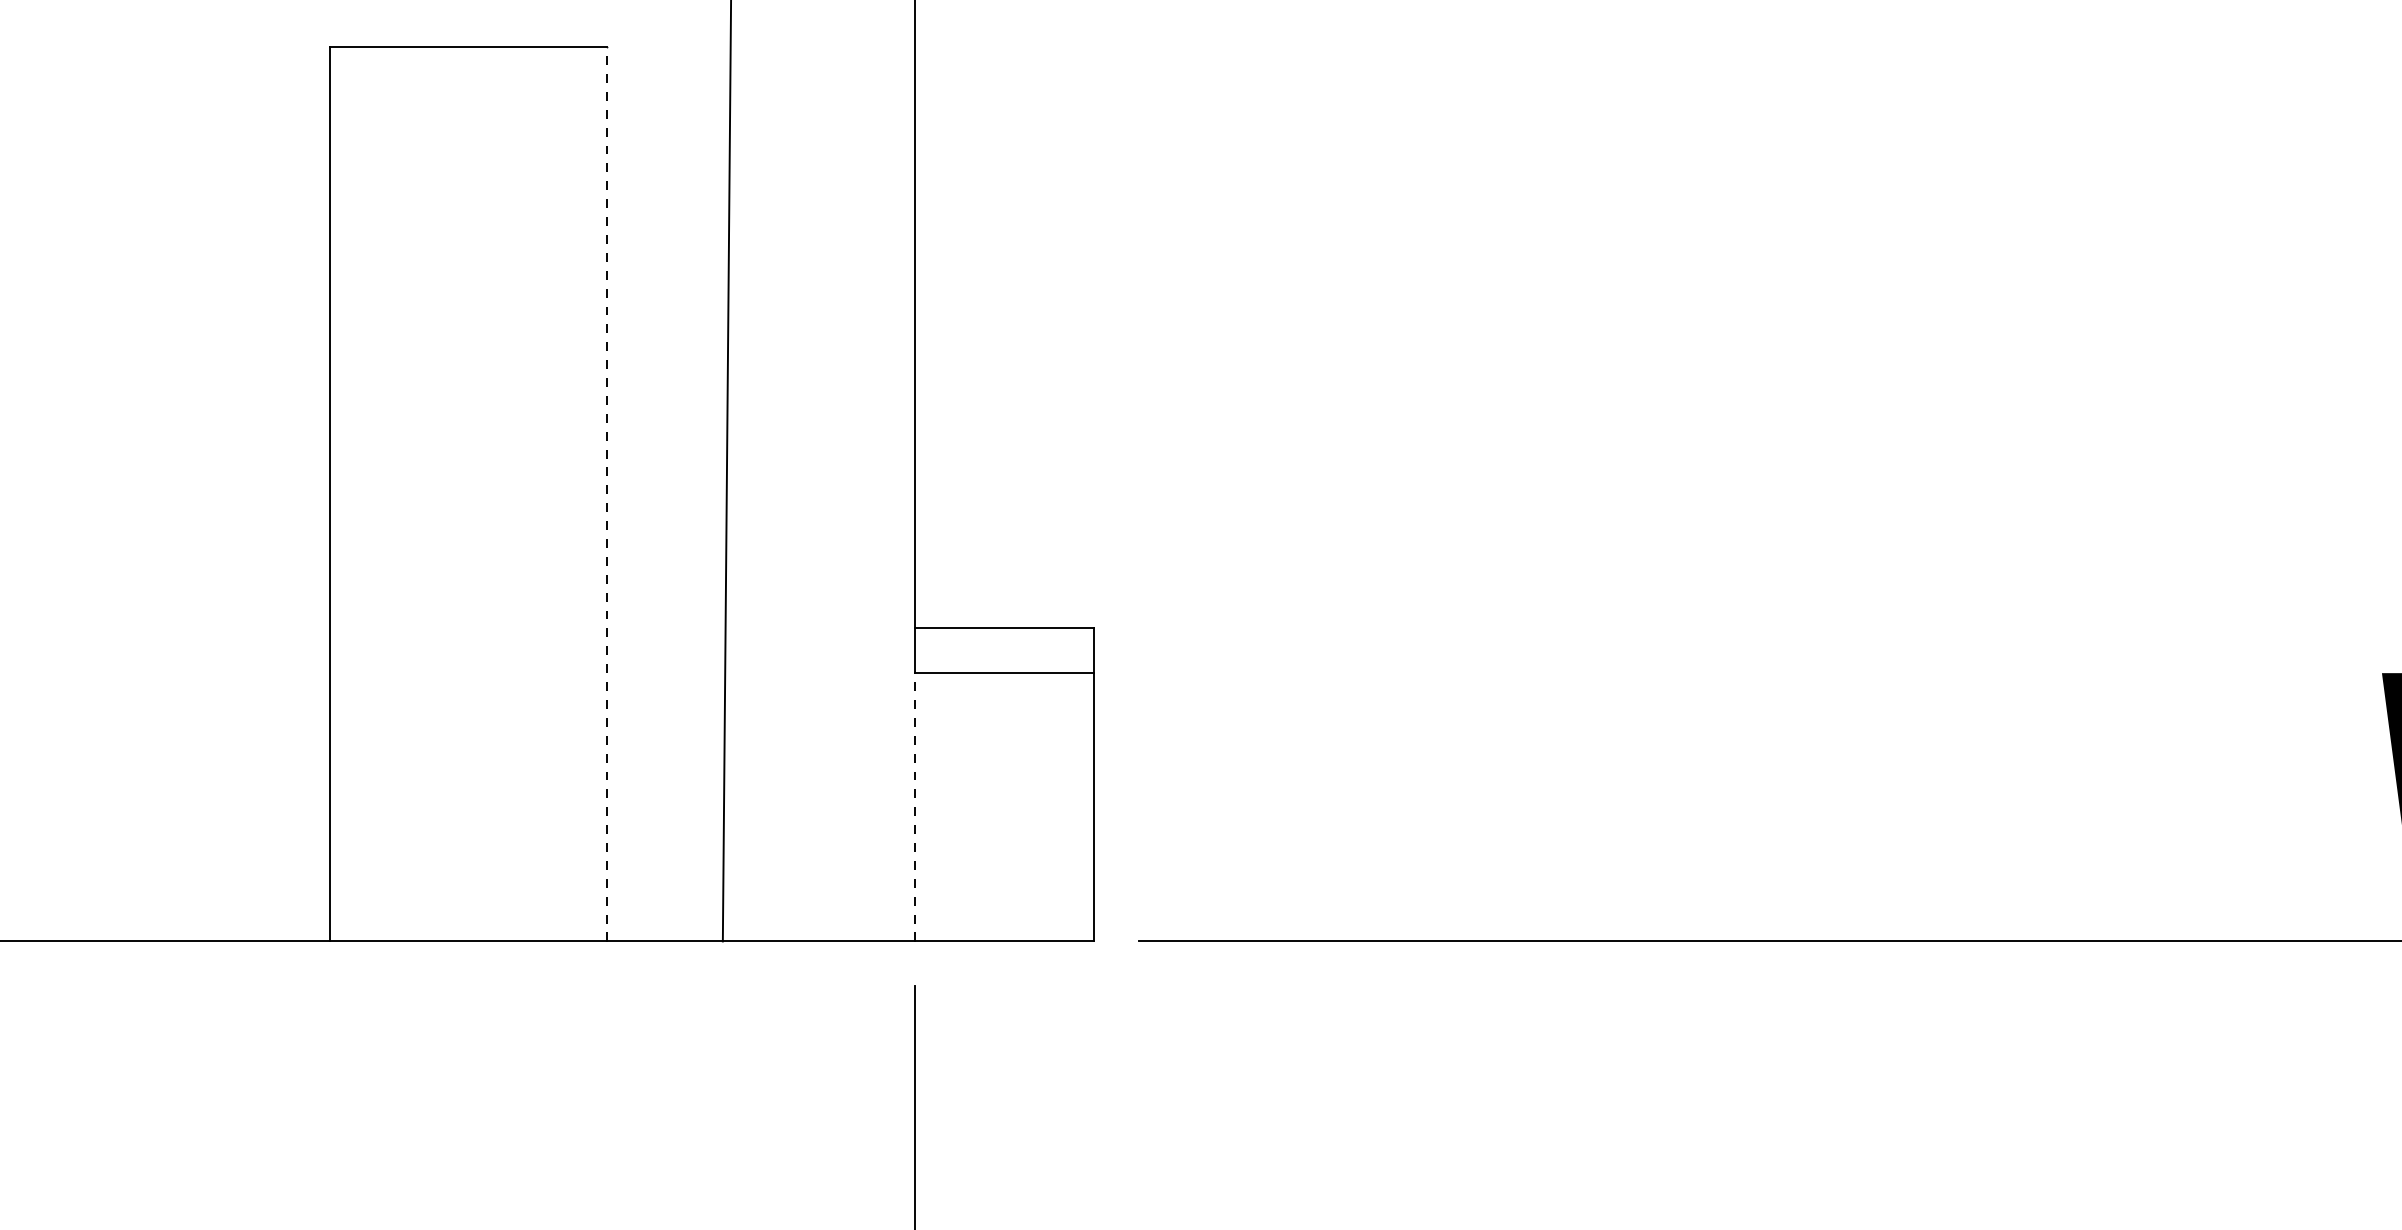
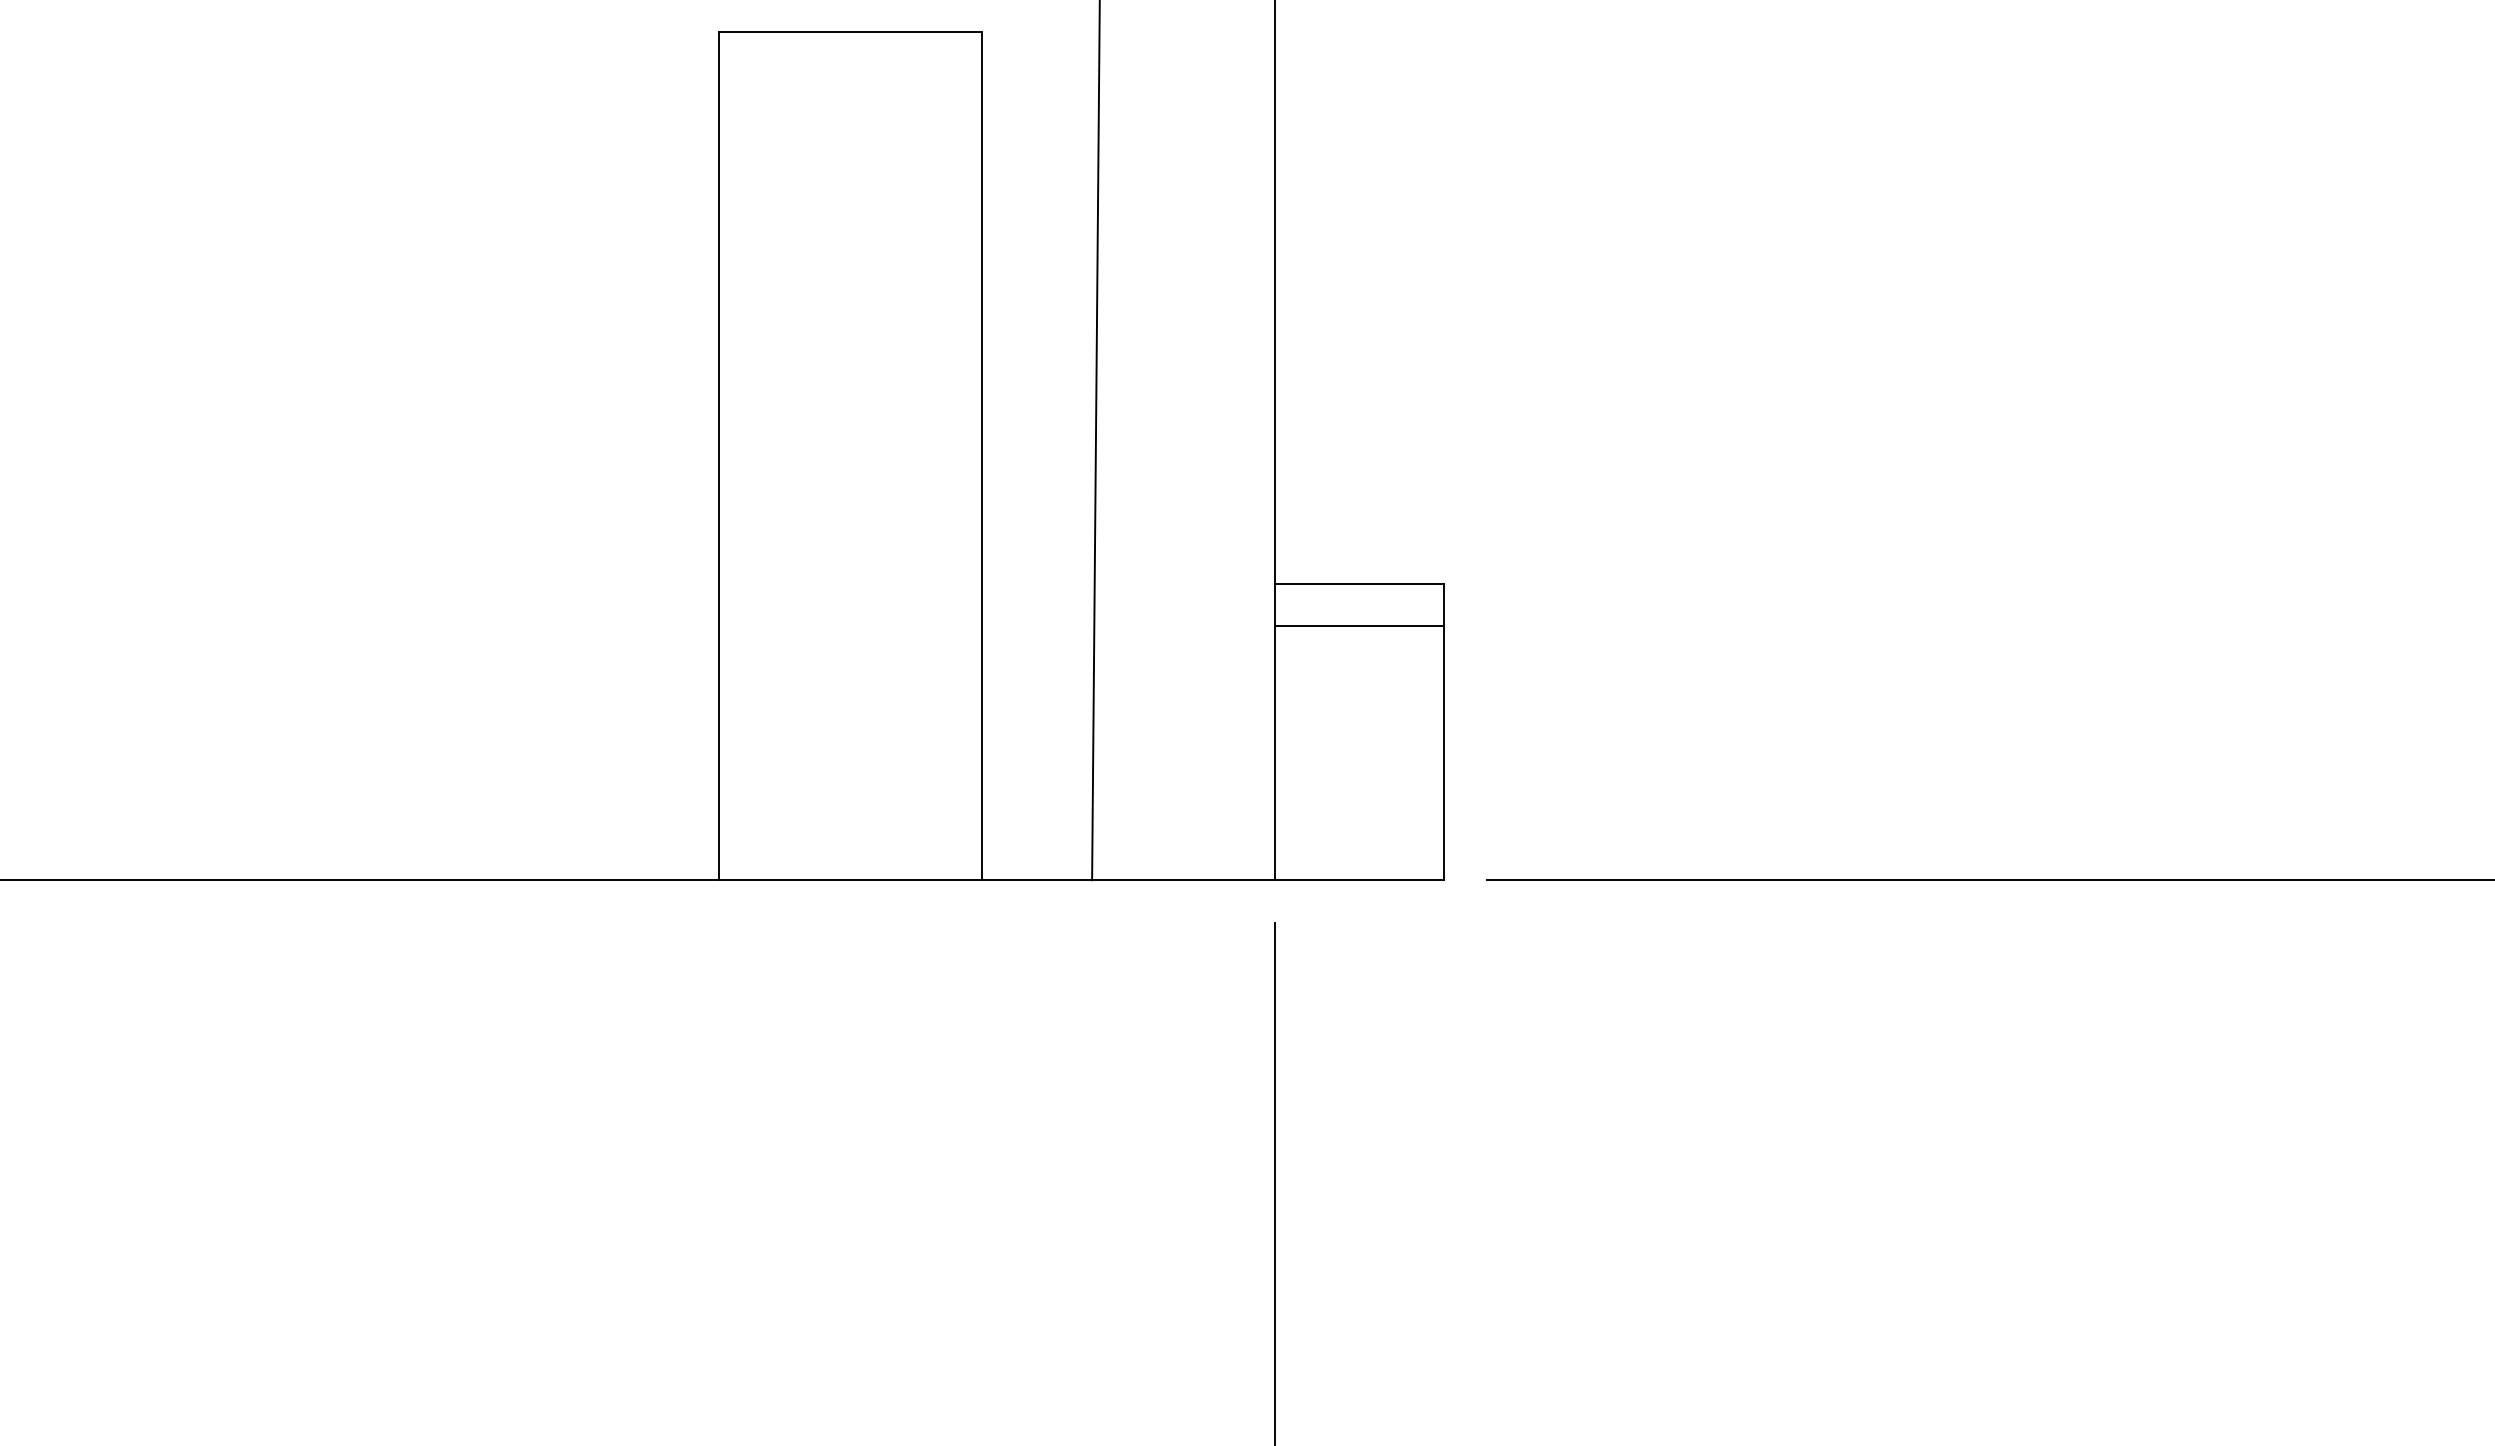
line: (607, 494) -> (982, 456), dashed -> solid
line: (915, 806) -> (1274, 752), dashed -> solid

